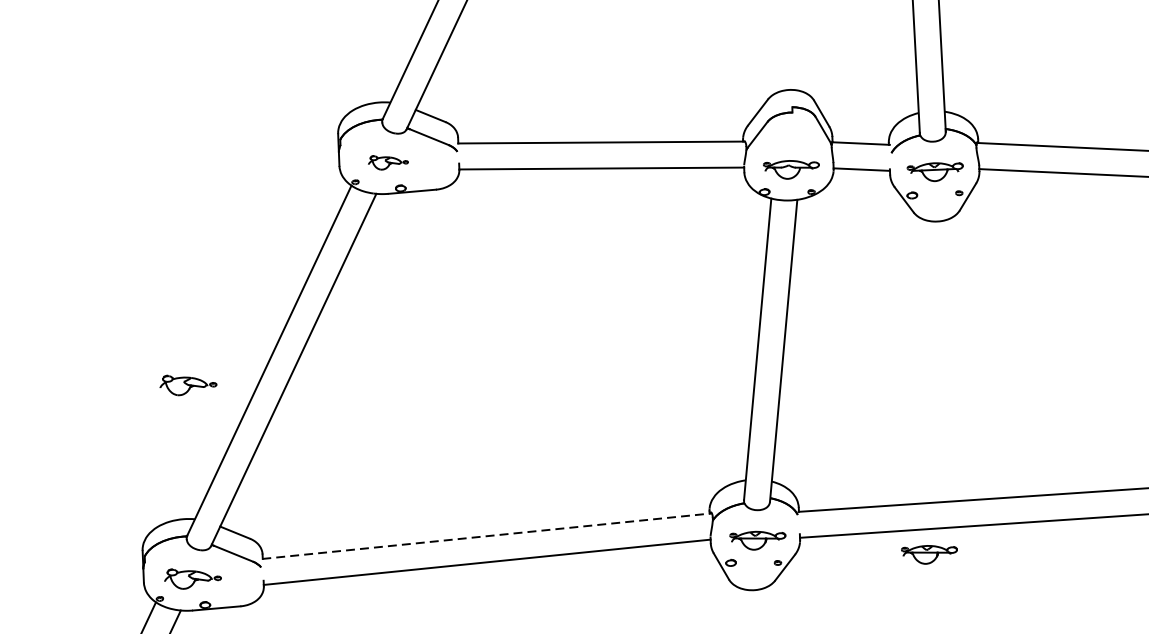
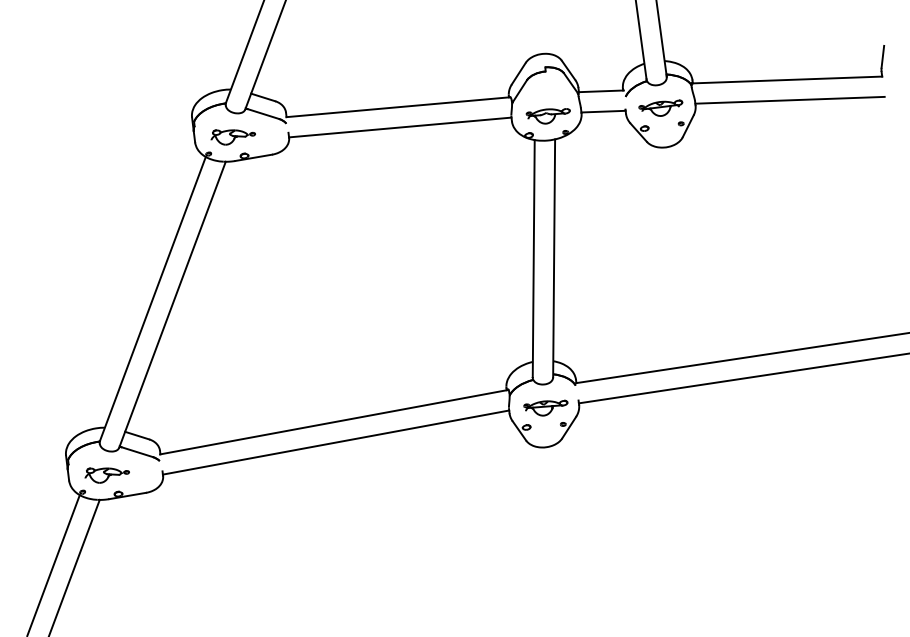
part: (387, 163) -> (232, 137), size x1.43
part: (187, 386) -> (90, 324), removed
line: (487, 536) -> (334, 422), dashed -> solid
part: (928, 553) -> (680, 407), removed

